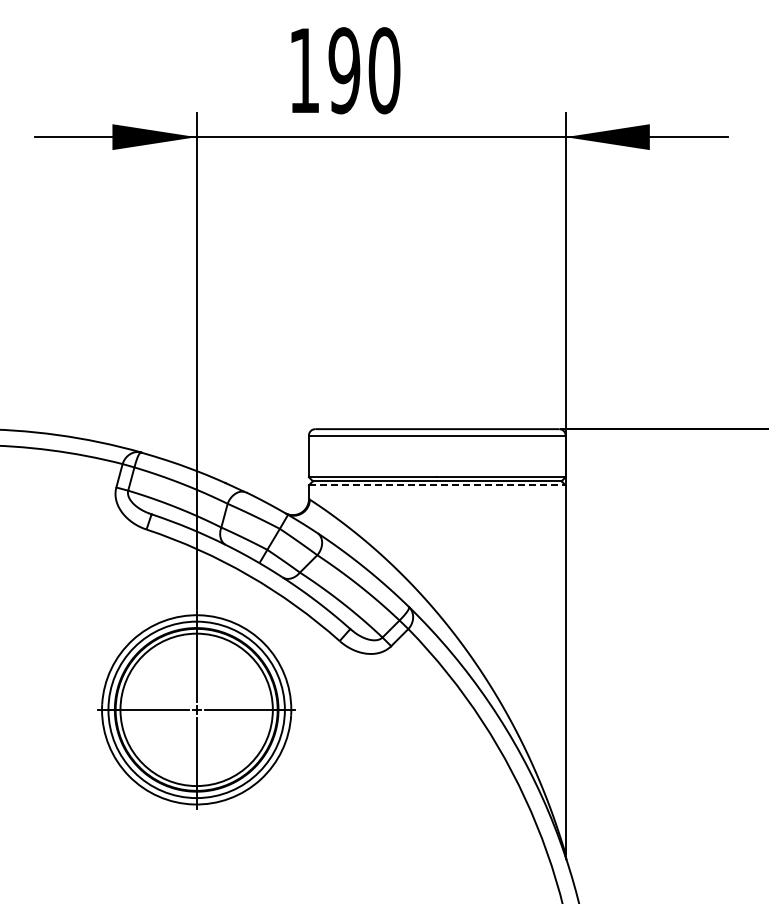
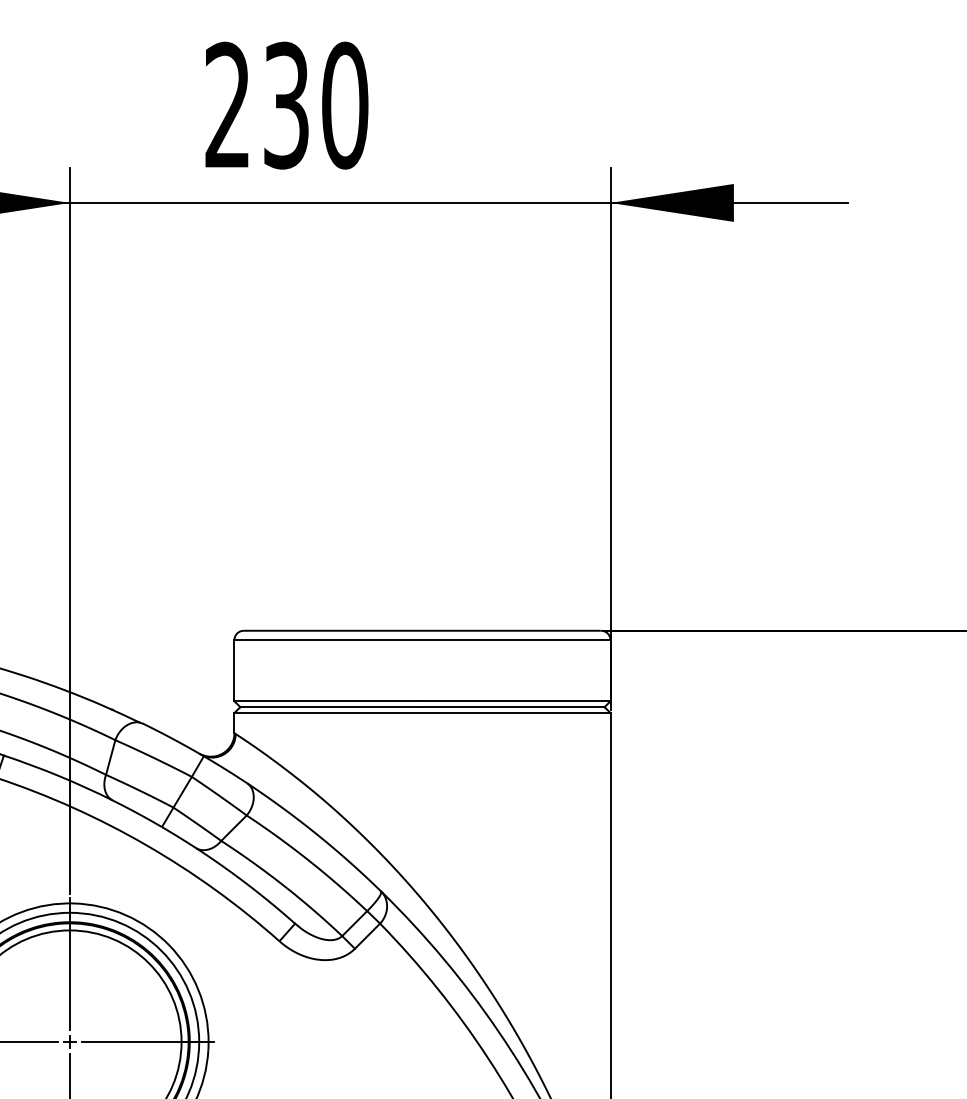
text: (324, 70) -> (257, 105), 190 -> 230
line: (437, 485) -> (422, 713), dashed -> solid

